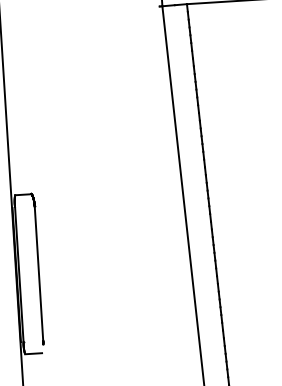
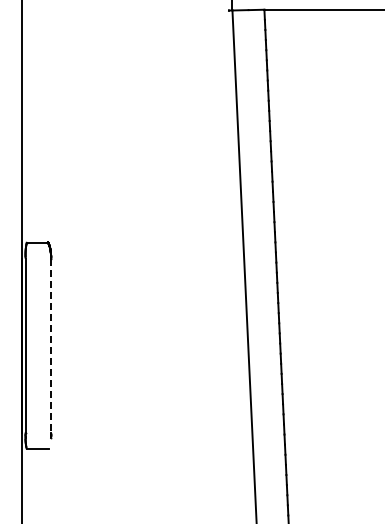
line: (39, 273) -> (51, 346), solid -> dashed

